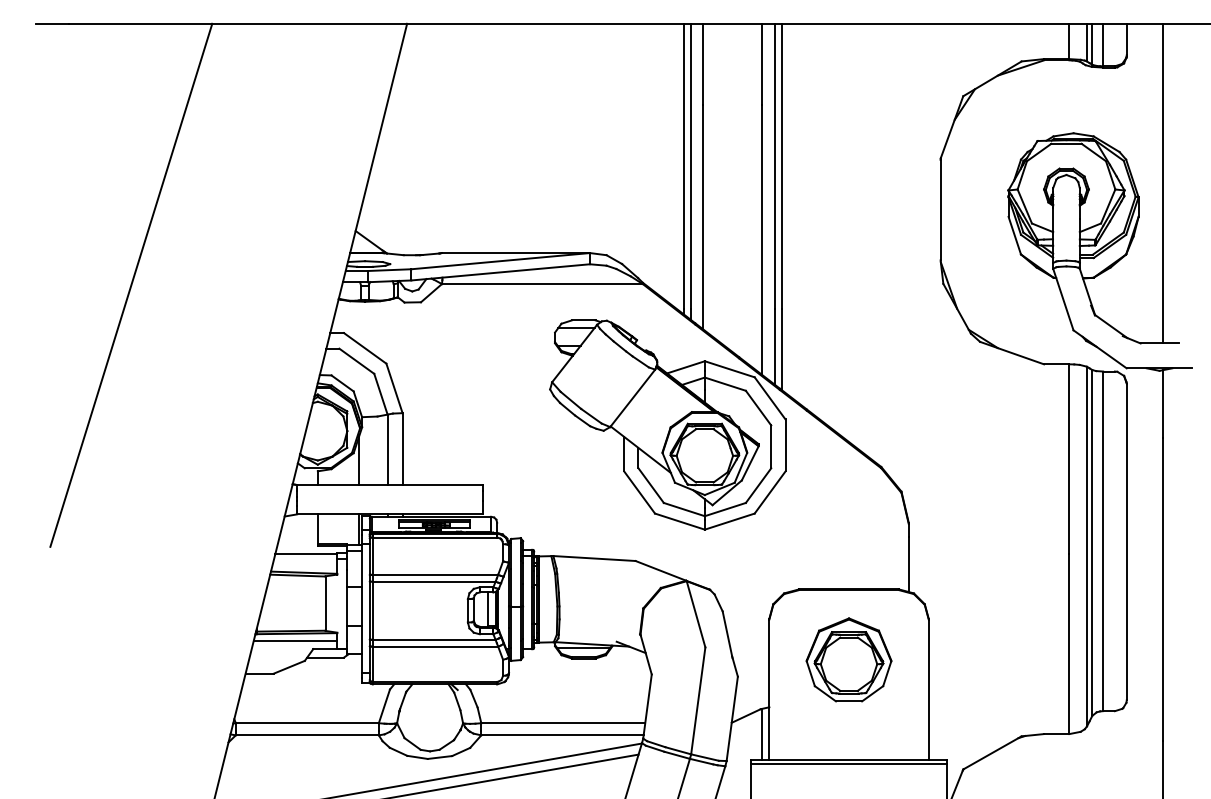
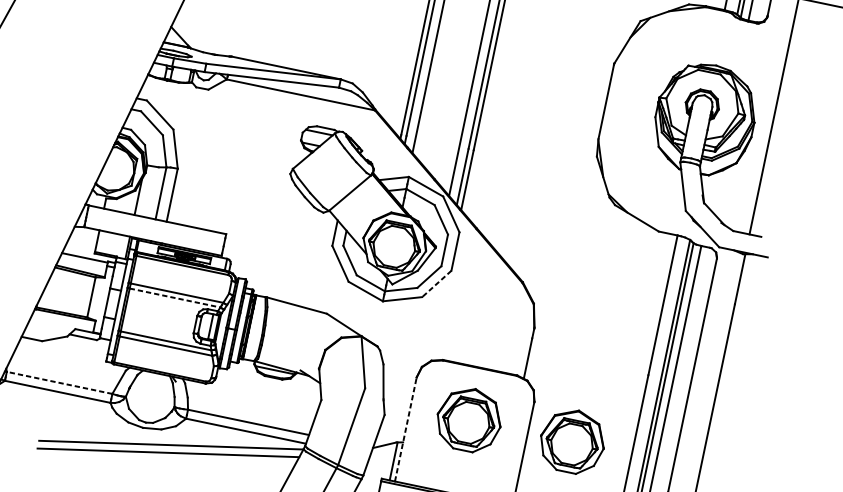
line: (769, 492) -> (436, 283), solid -> dashed
line: (434, 581) -> (175, 297), solid -> dashed
line: (295, 640) -> (63, 320), removed
part: (988, 659) -> (572, 440), added
line: (769, 689) -> (406, 429), solid -> dashed
line: (307, 723) -> (59, 383), solid -> dashed

